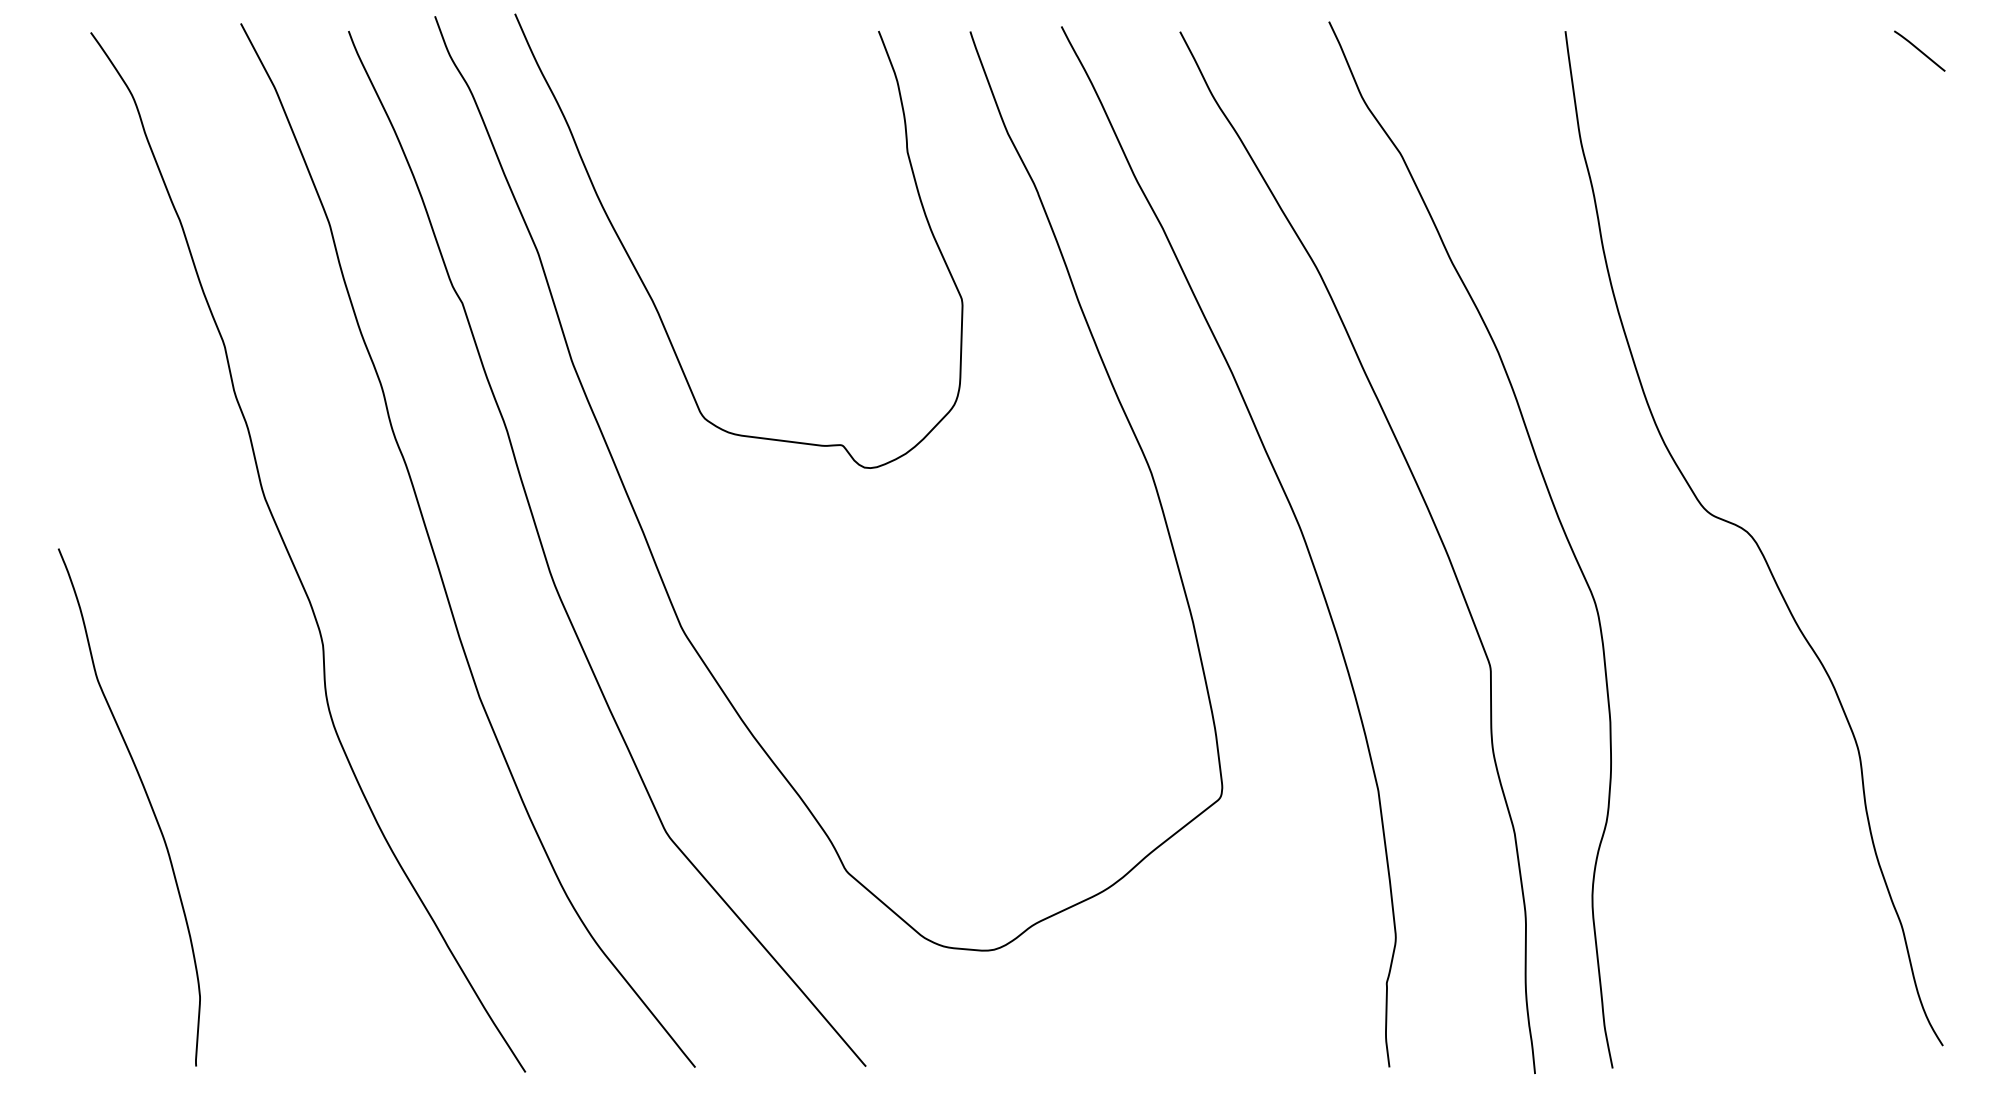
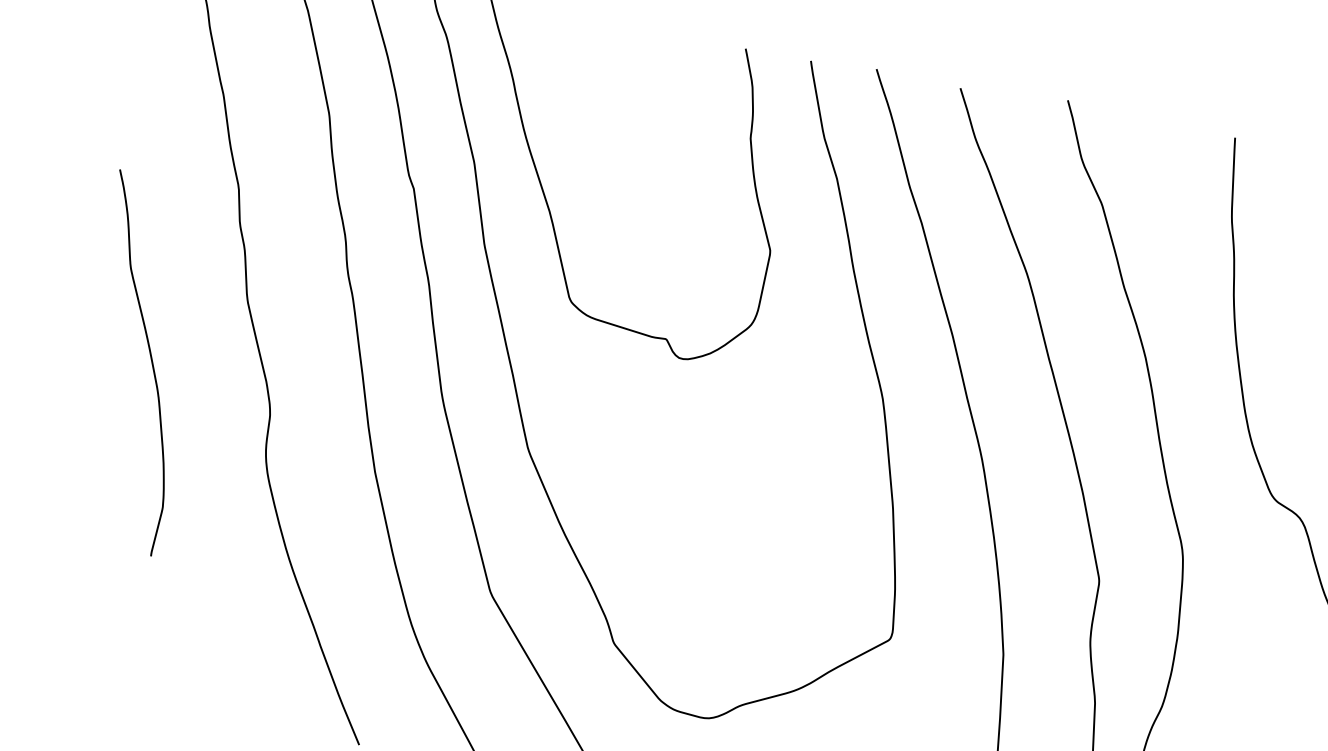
curve: (147, 799) -> (150, 359), moved

